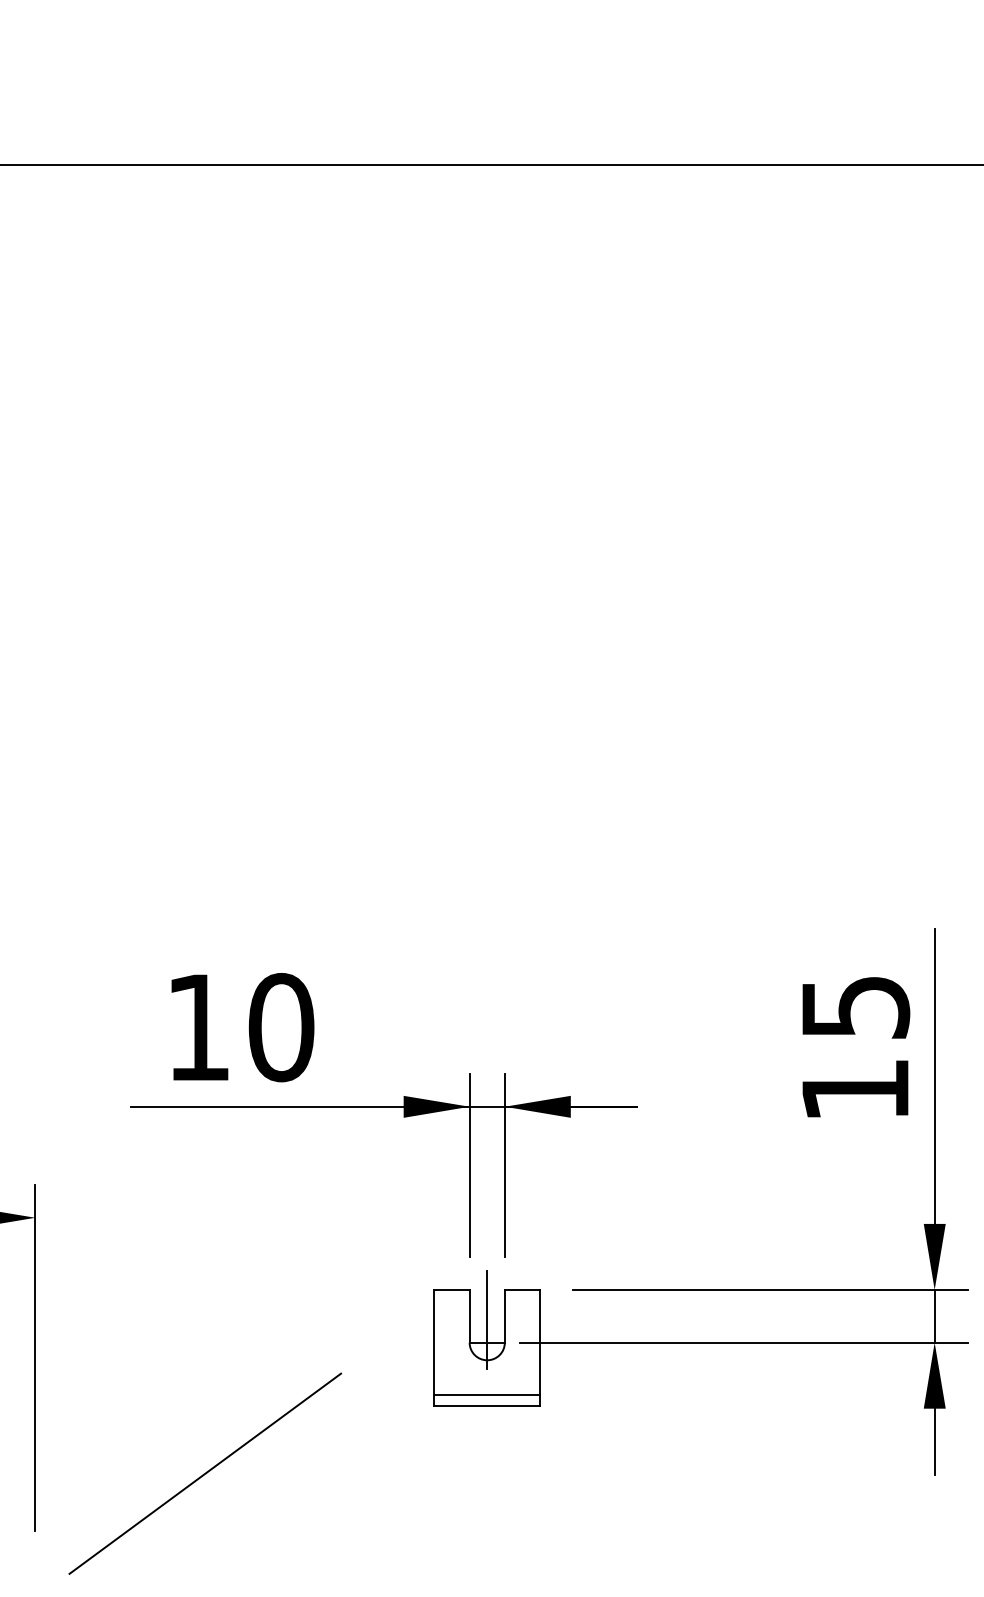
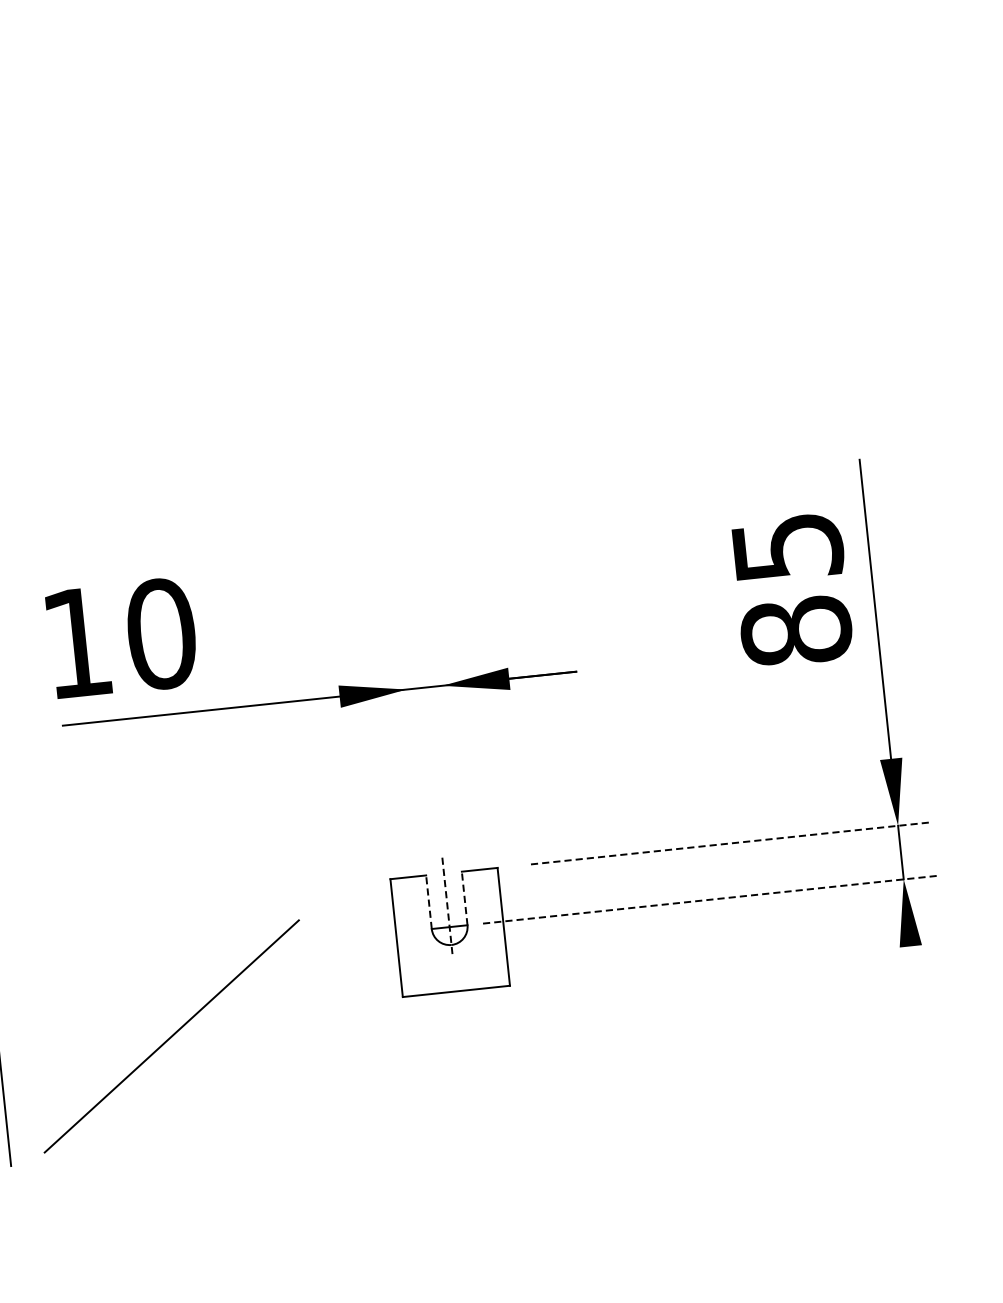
text: (242, 1027) -> (121, 638), moved
text: (855, 1089) -> (796, 630), 15 -> 85
line: (469, 1164) -> (412, 748), removed
line: (504, 1164) -> (448, 744), removed
line: (770, 1289) -> (731, 842), solid -> dashed
line: (469, 1315) -> (428, 901), solid -> dashed
line: (504, 1315) -> (464, 897), solid -> dashed
line: (487, 1319) -> (447, 903), solid -> dashed
line: (743, 1342) -> (709, 899), solid -> dashed
line: (487, 1395) -> (455, 980), removed
line: (934, 1441) -> (914, 979), removed
line: (205, 1473) -> (172, 1036), moved

